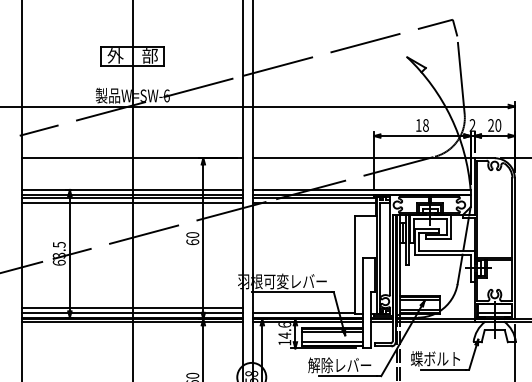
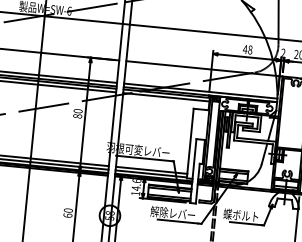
text: (418, 125) -> (245, 49), 18 -> 48
text: (192, 242) -> (77, 116), 60 -> 80
line: (303, 307) -> (151, 170), added

